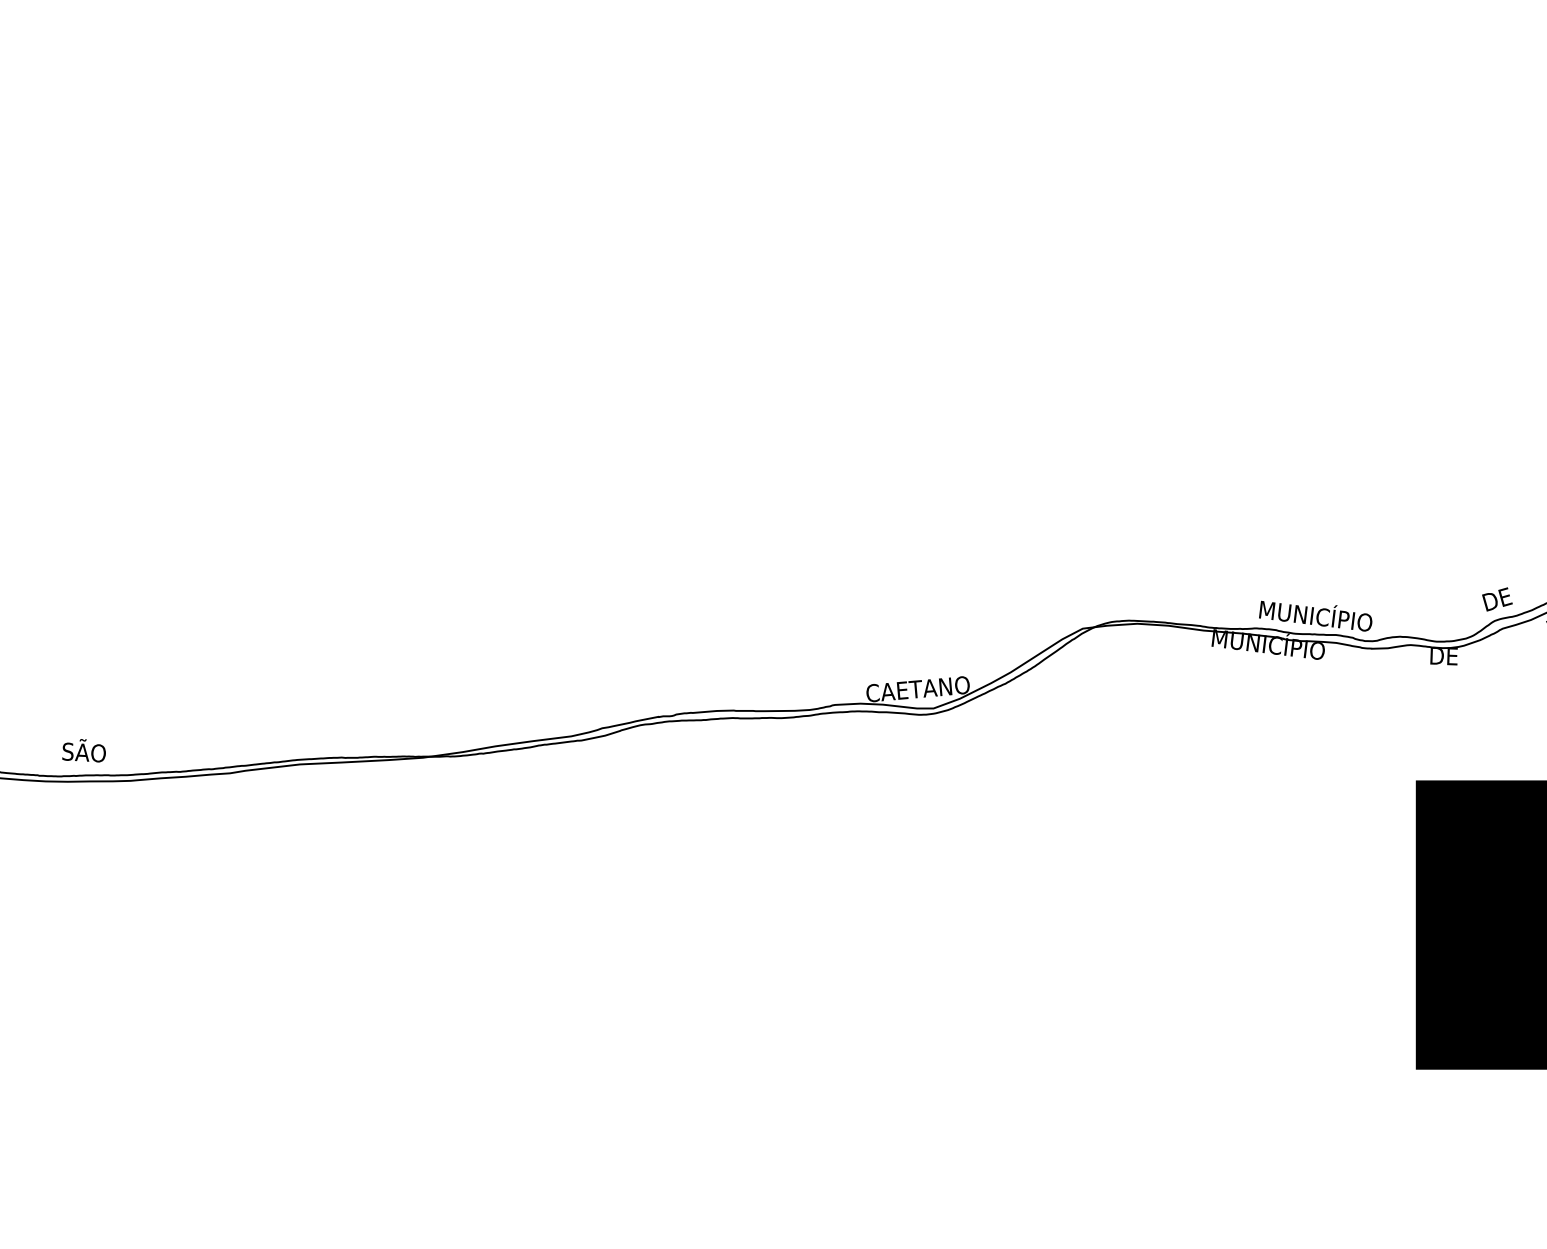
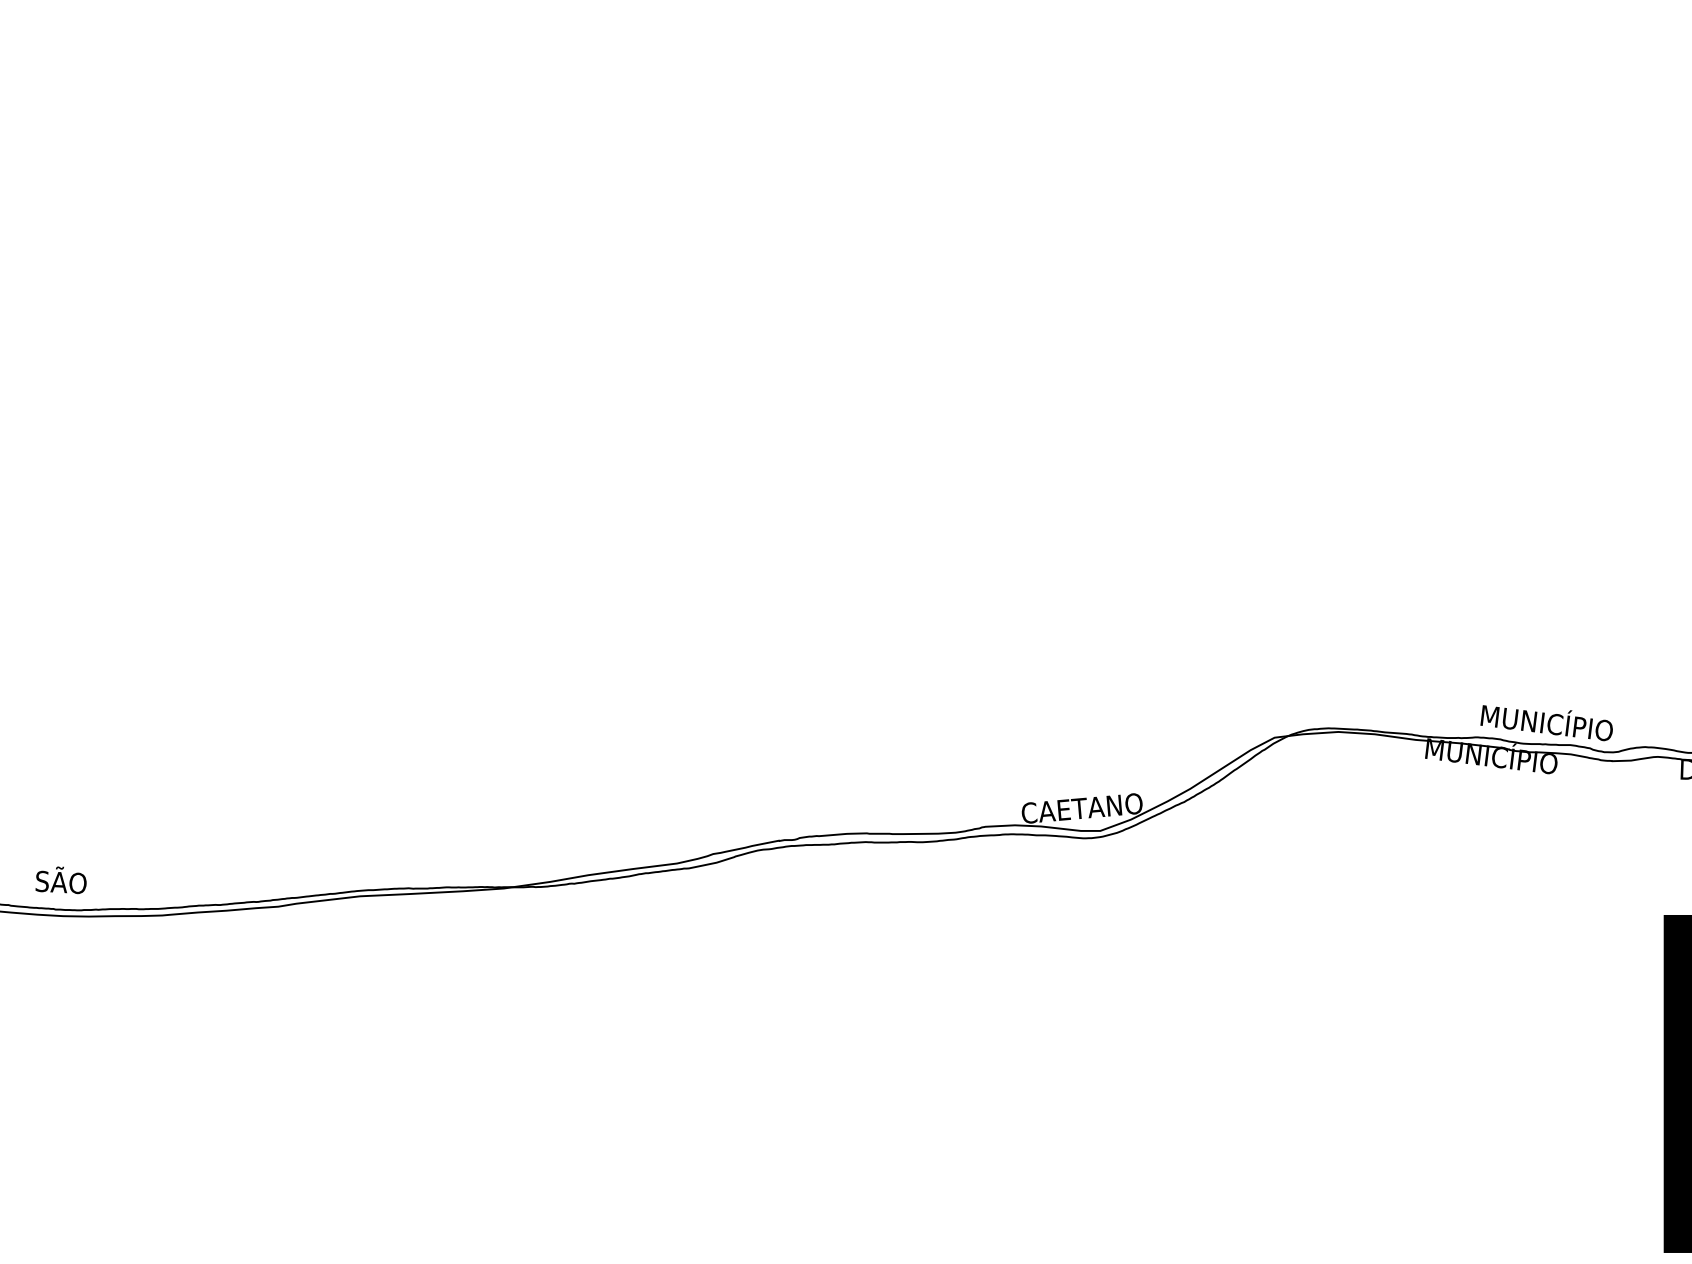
text: (83, 750) -> (60, 880), moved

